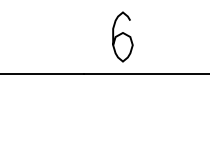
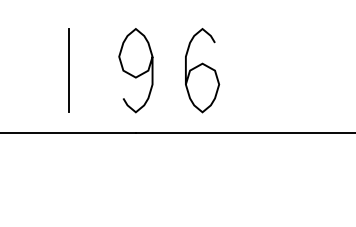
line: (44, 36) -> (69, 69), added
curve: (81, 38) -> (132, 73), added

